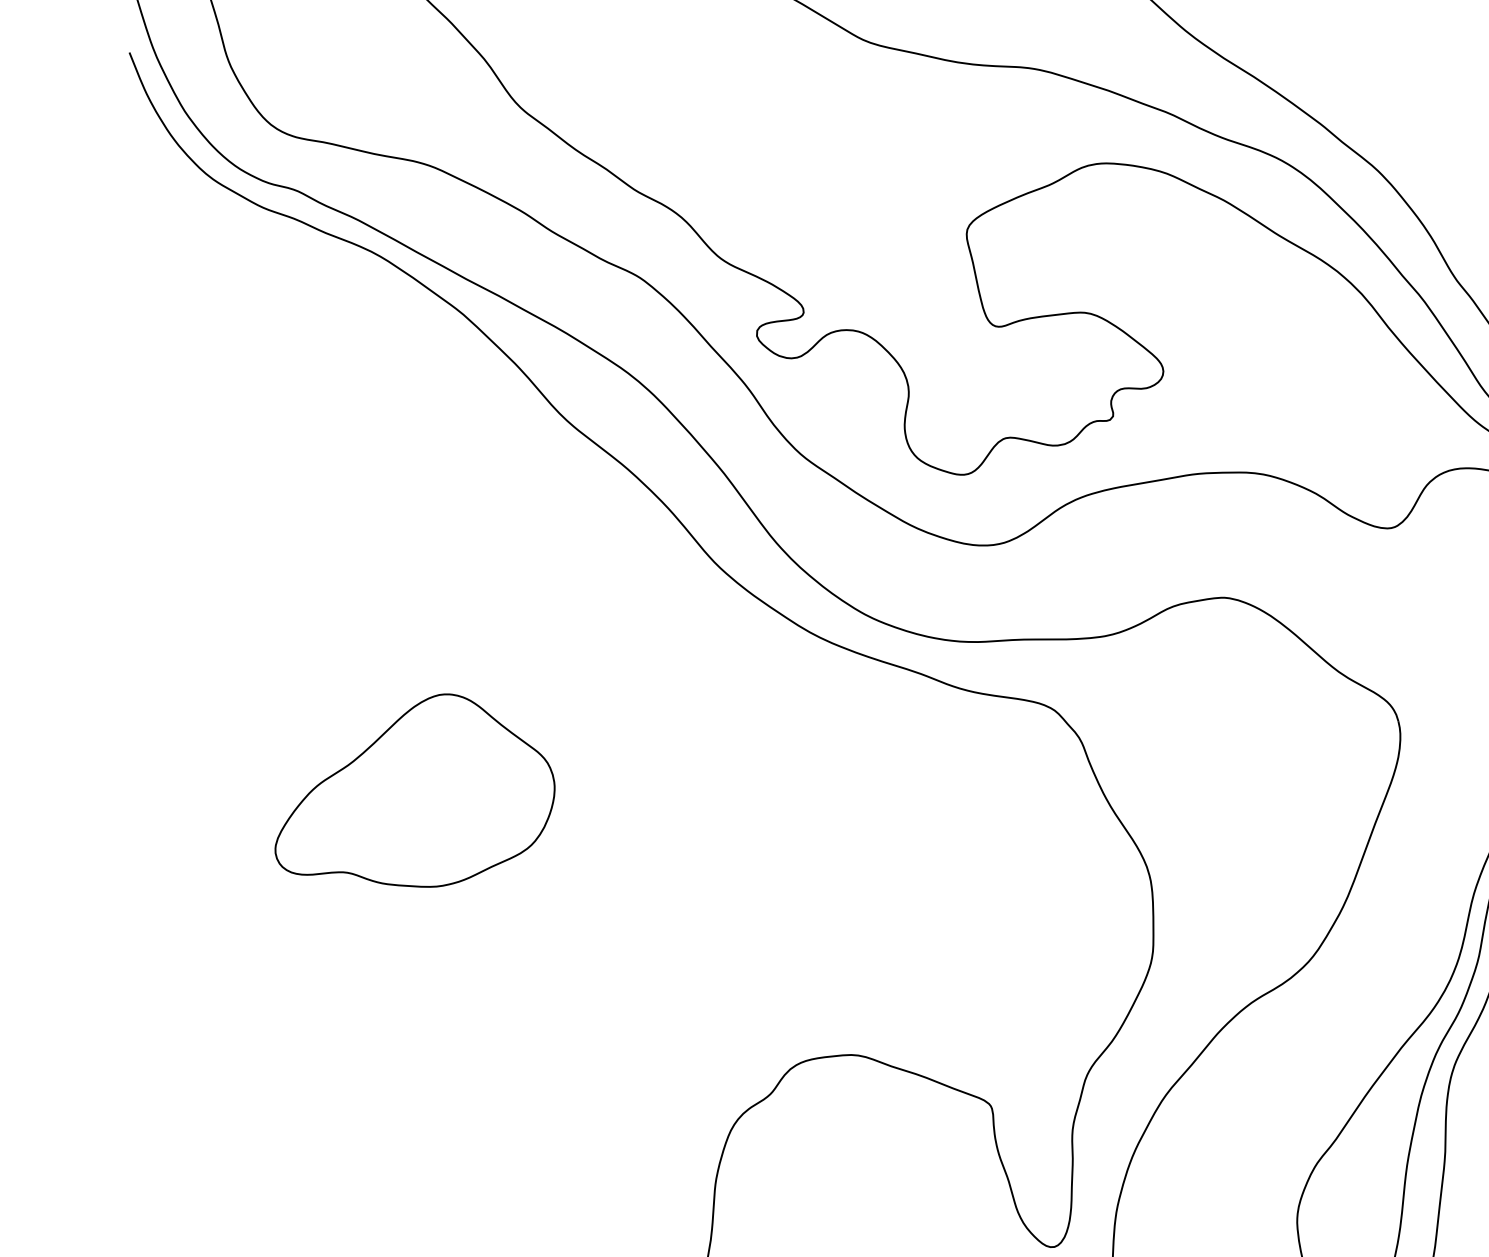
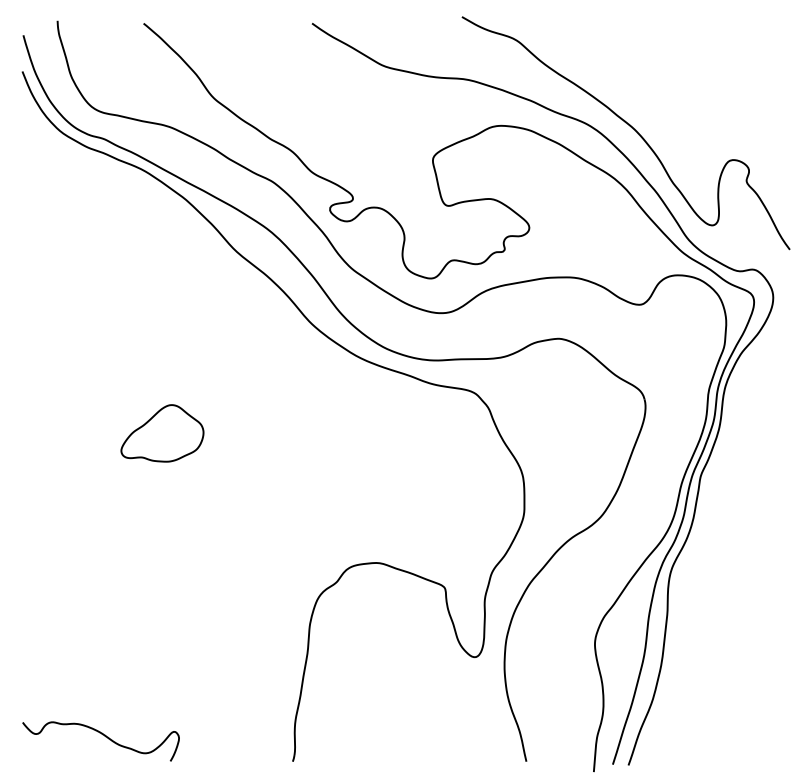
part: (415, 790) -> (162, 433), size x0.6

